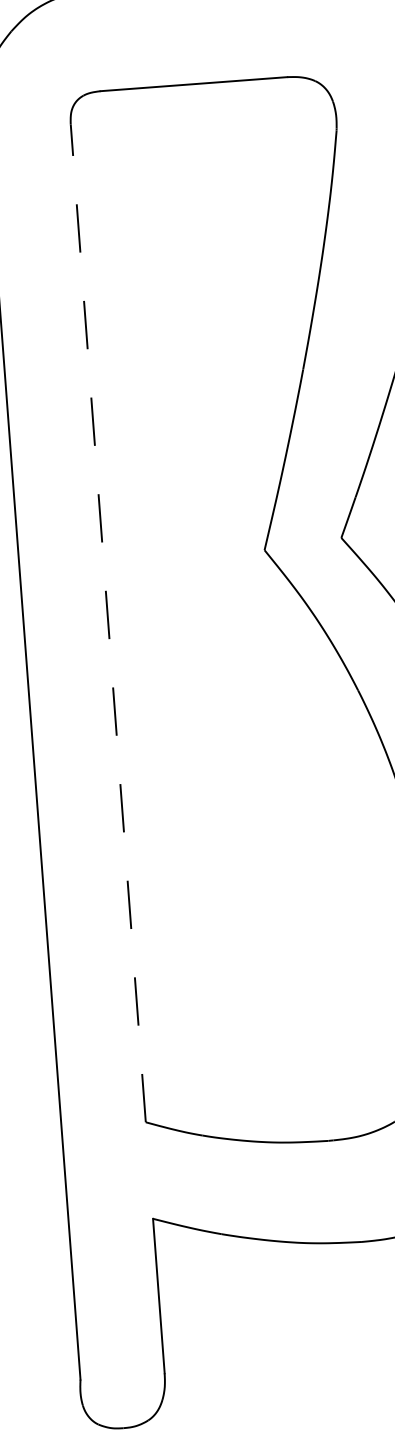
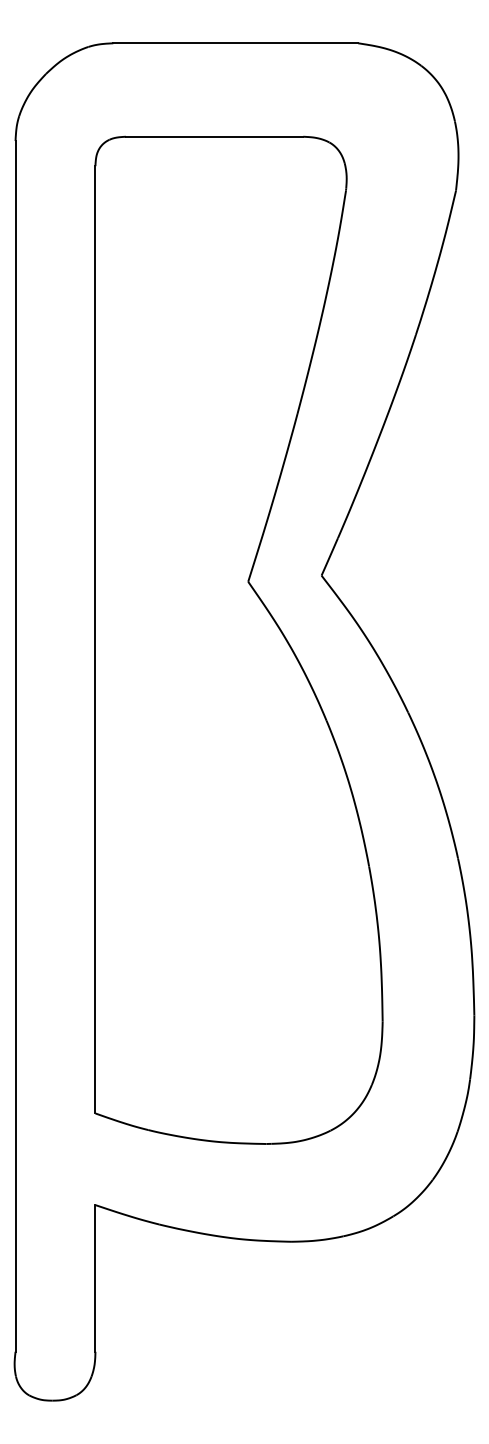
line: (108, 623) -> (95, 639), dashed -> solid

